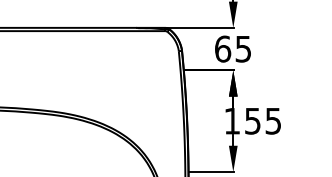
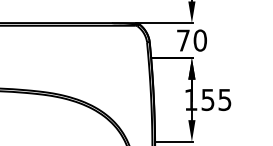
text: (232, 49) -> (191, 40), 65 -> 70

